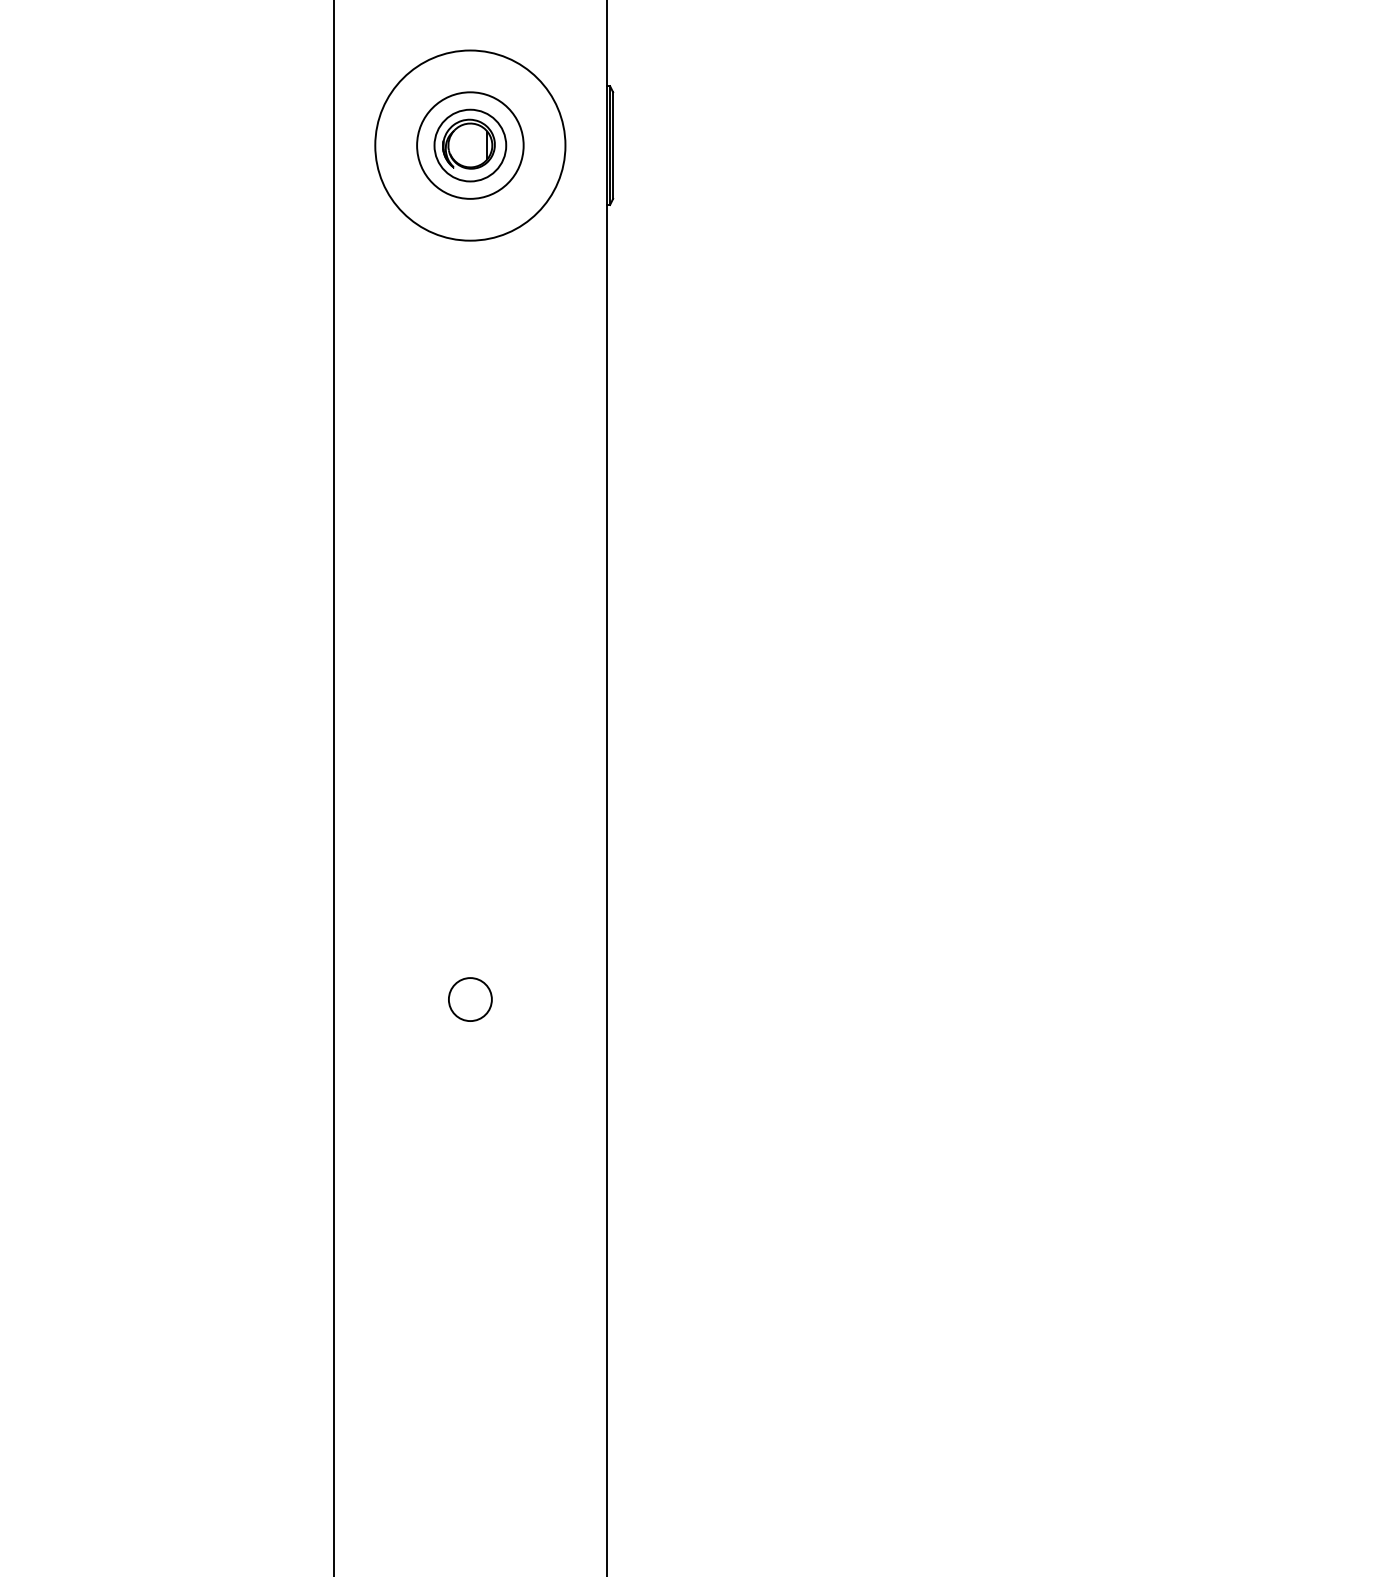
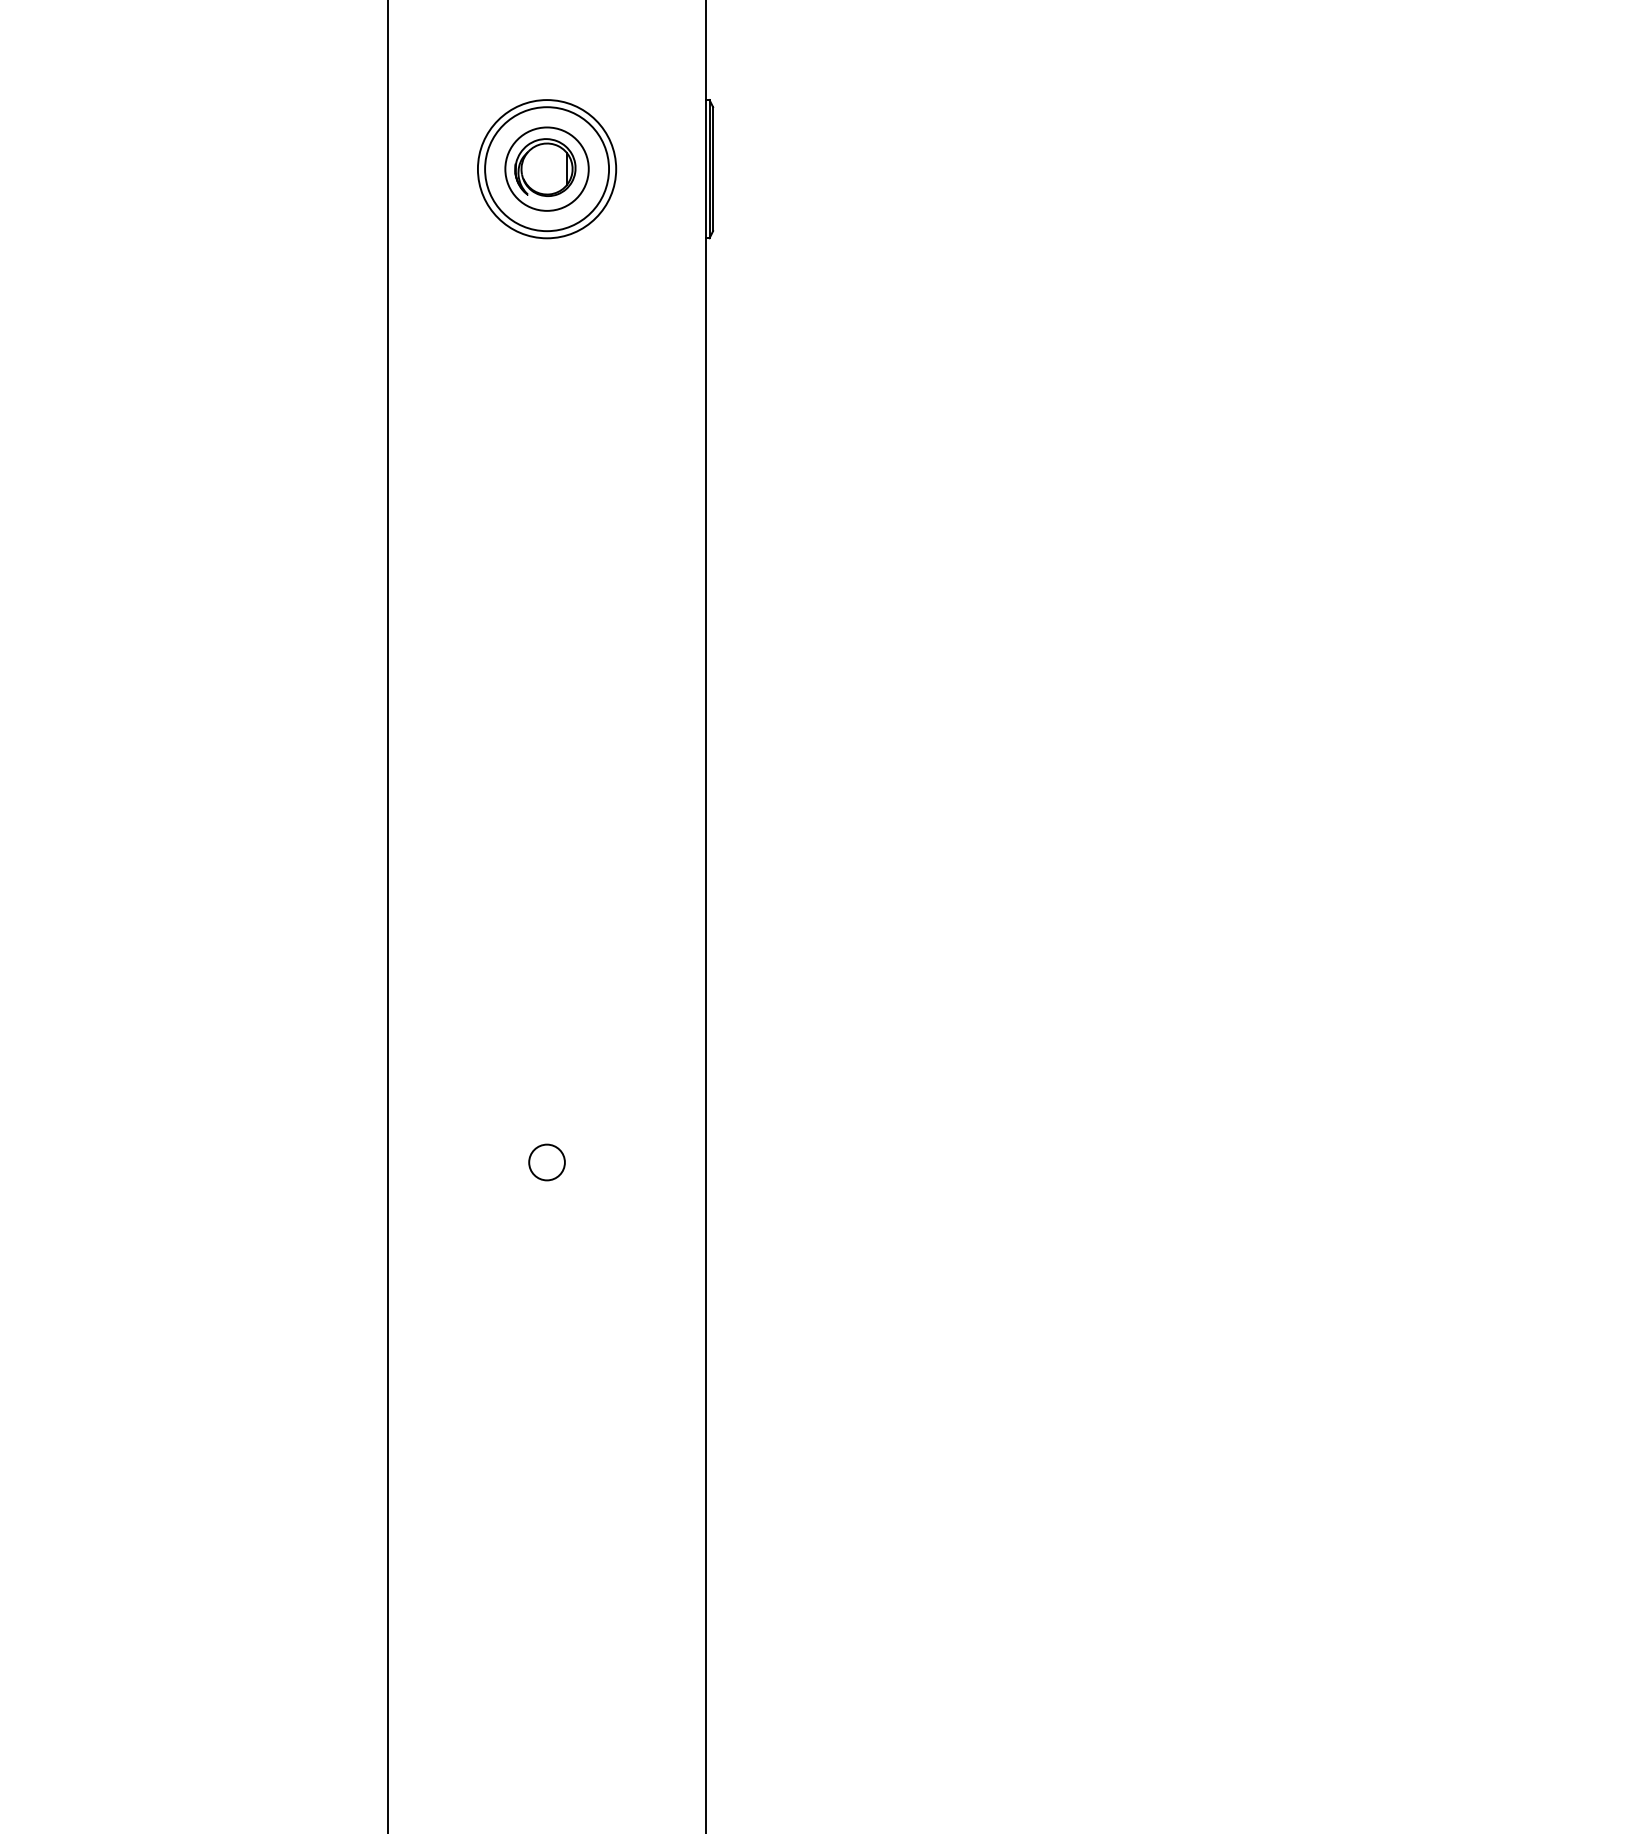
circle: (469, 145) -> (546, 169), size x0.62
circle: (469, 999) -> (546, 1162), size x0.71

